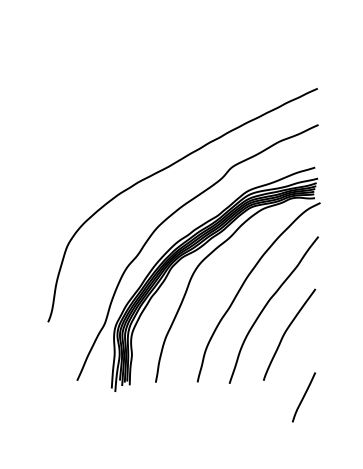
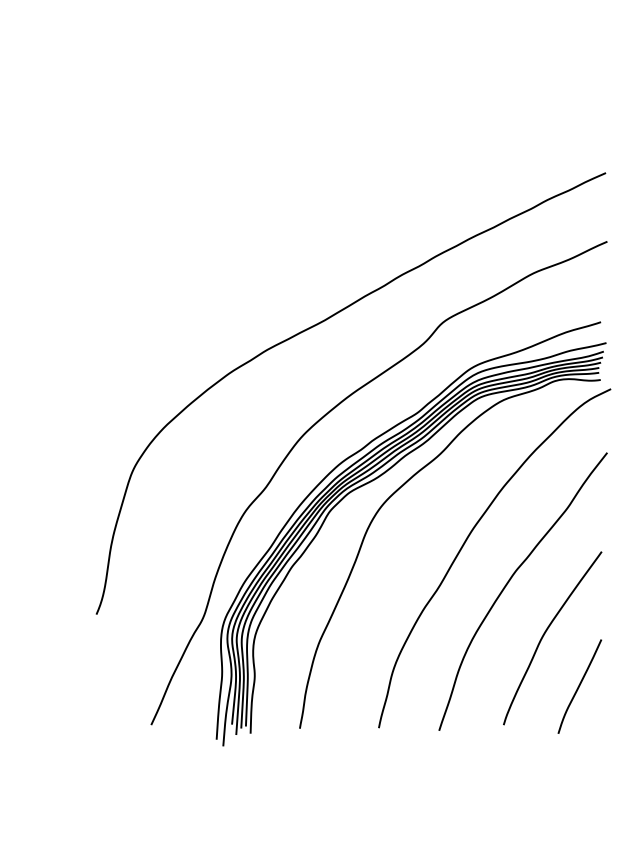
curve: (303, 397) -> (578, 686), moved

